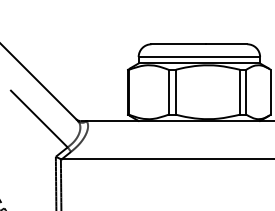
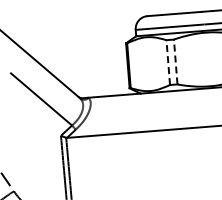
line: (168, 91) -> (168, 61), solid -> dashed
line: (176, 91) -> (176, 61), solid -> dashed

